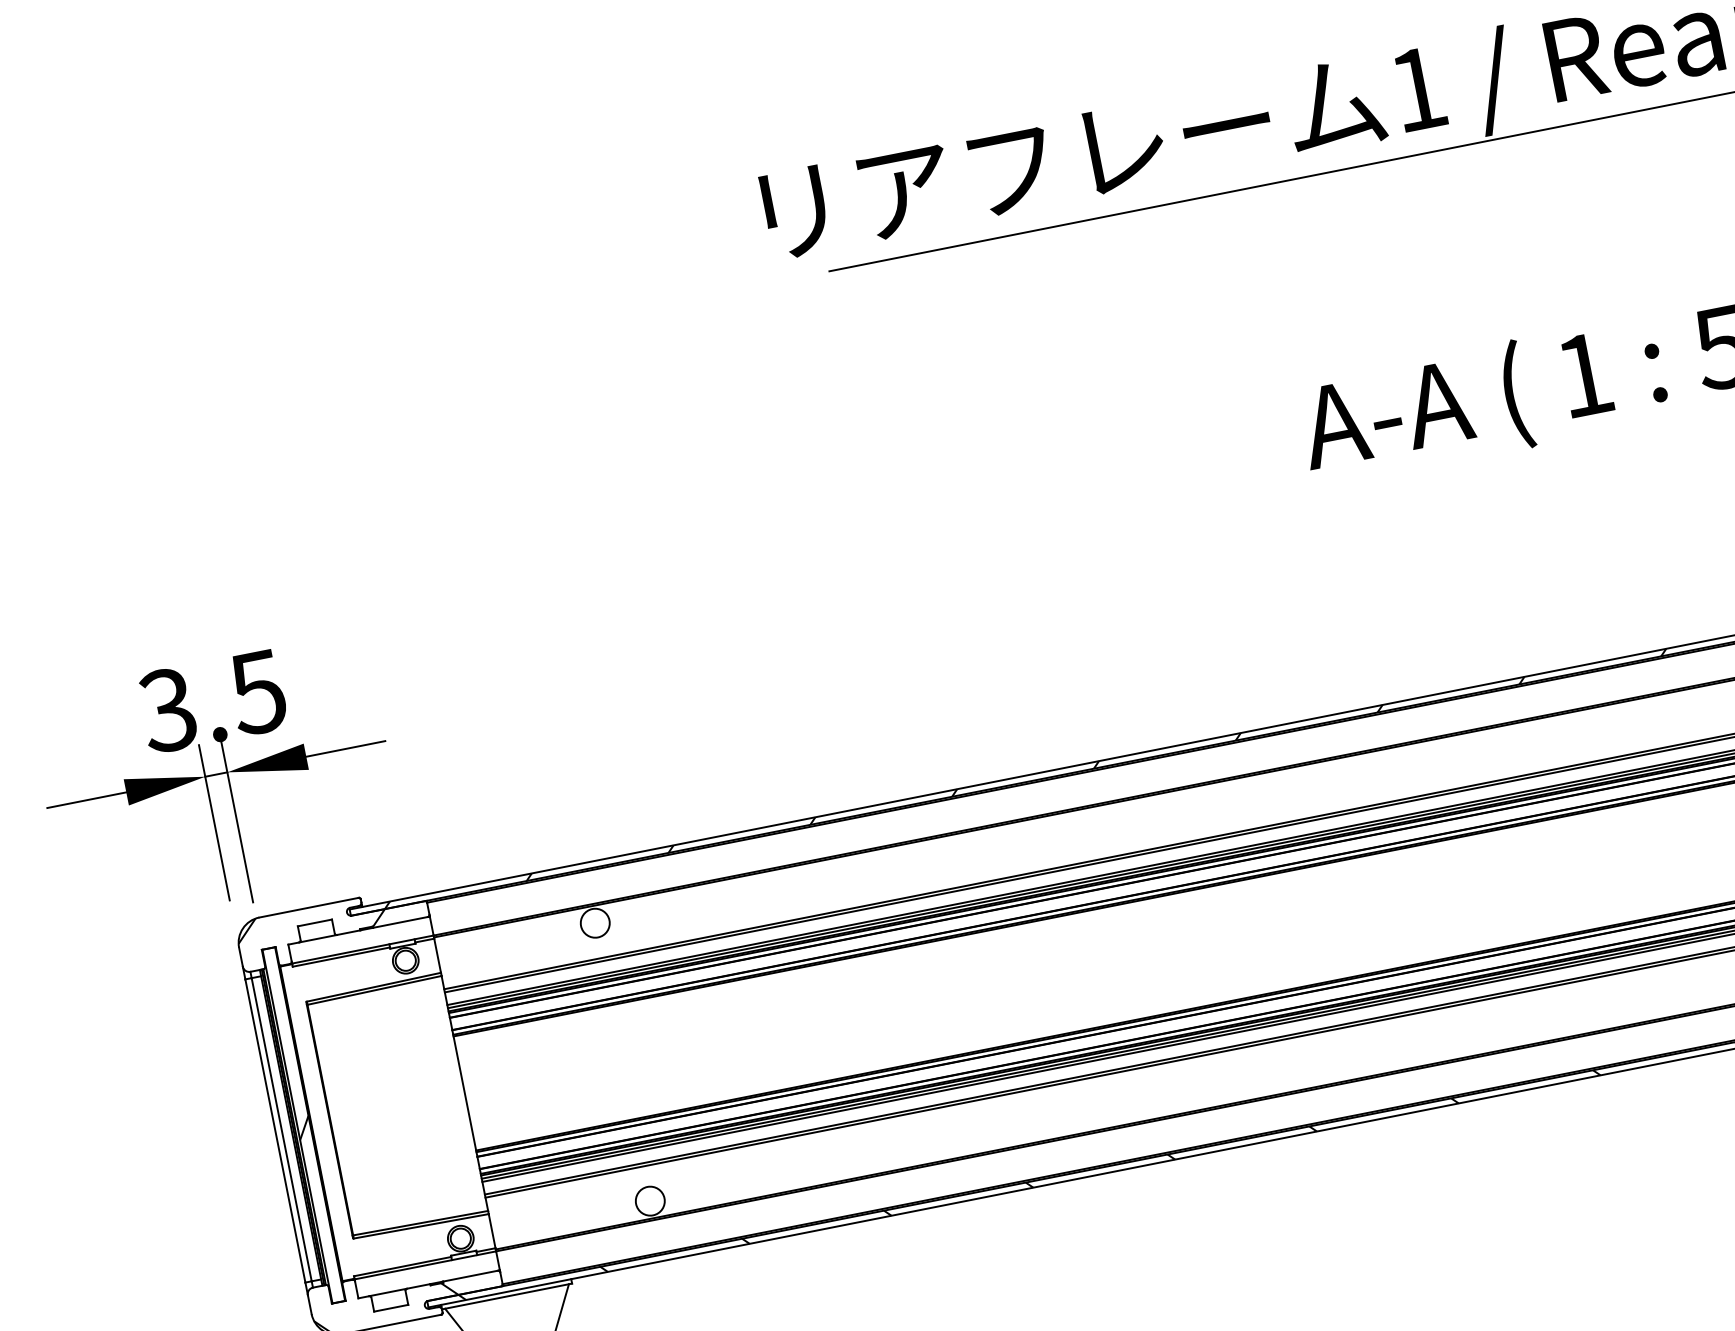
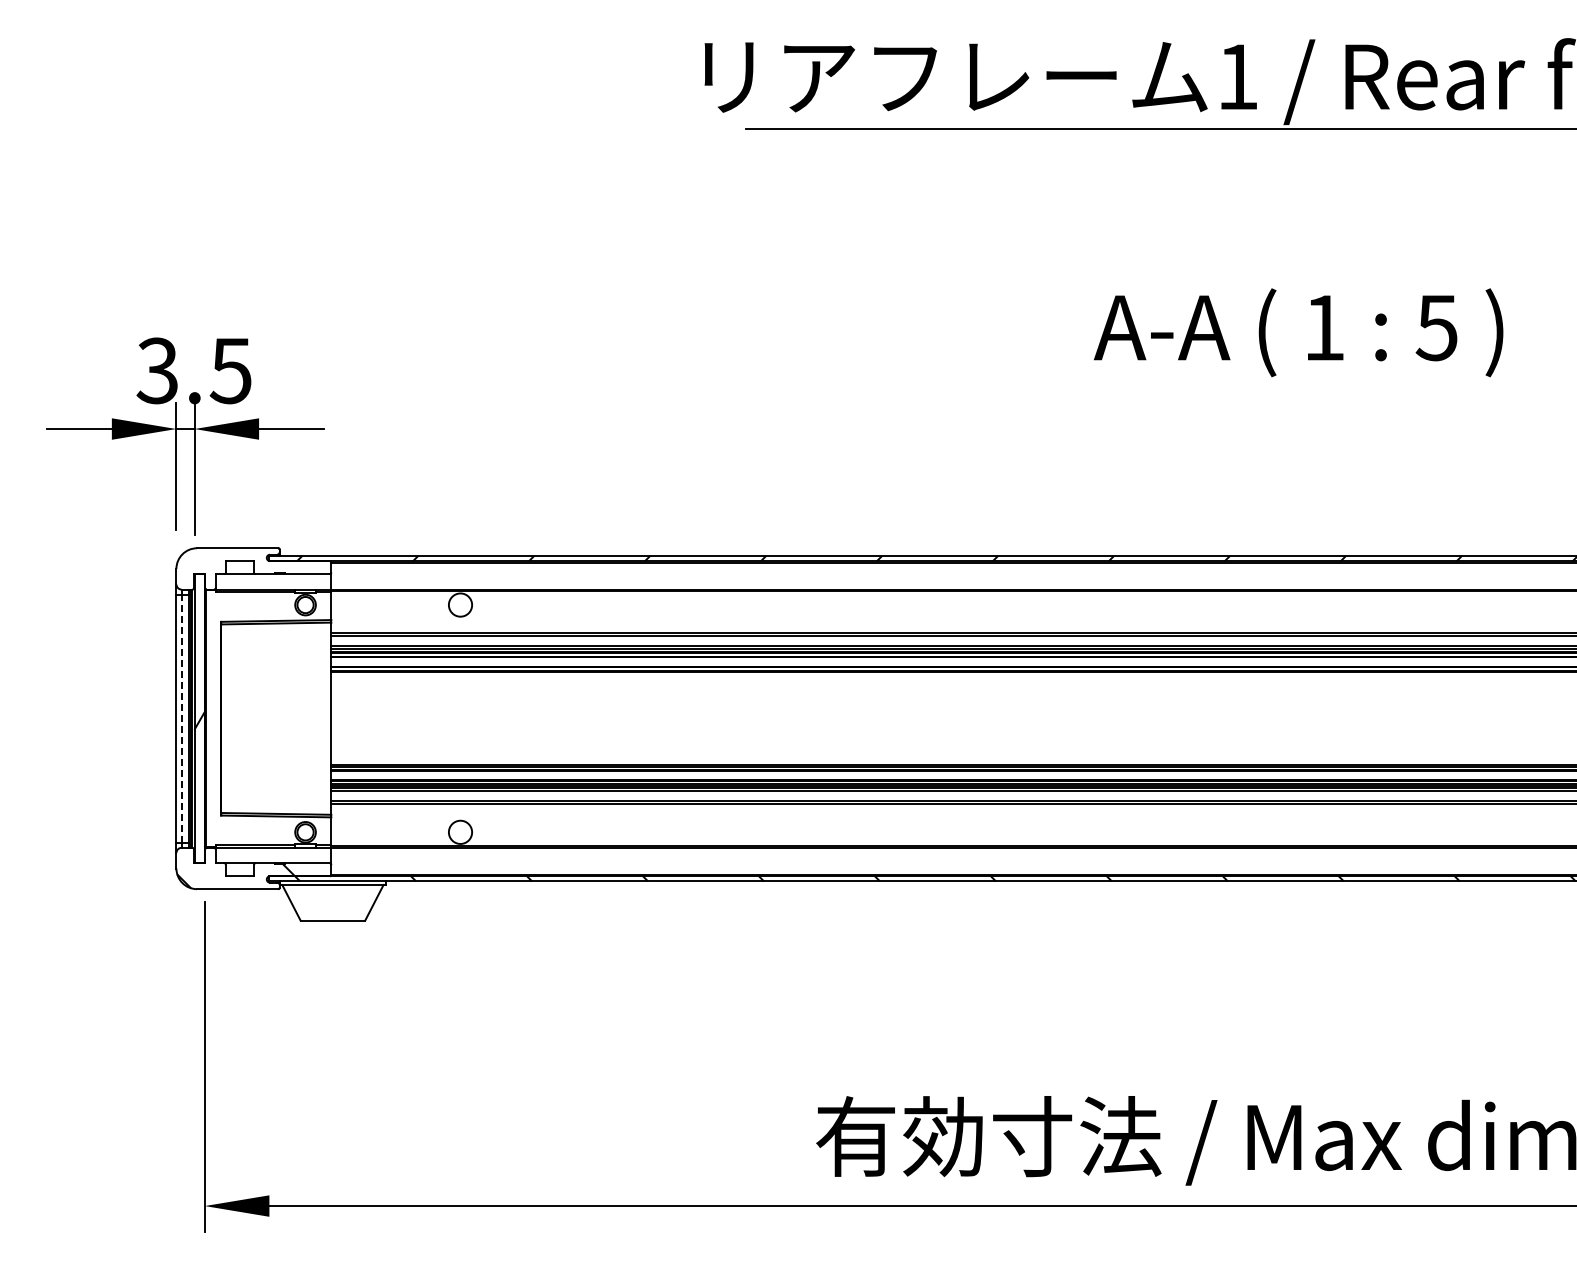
hatch: (310, 922) -> (236, 560), removed
line: (281, 1129) -> (181, 718), solid -> dashed

